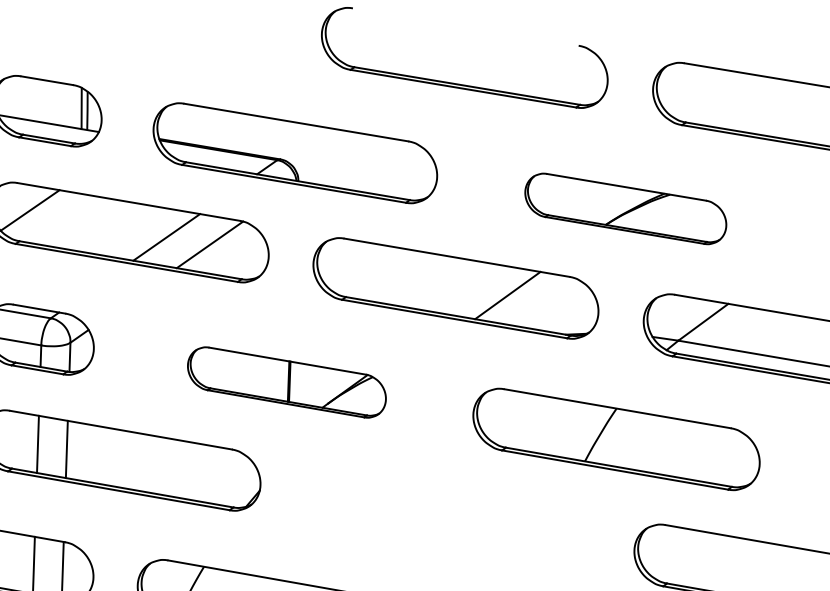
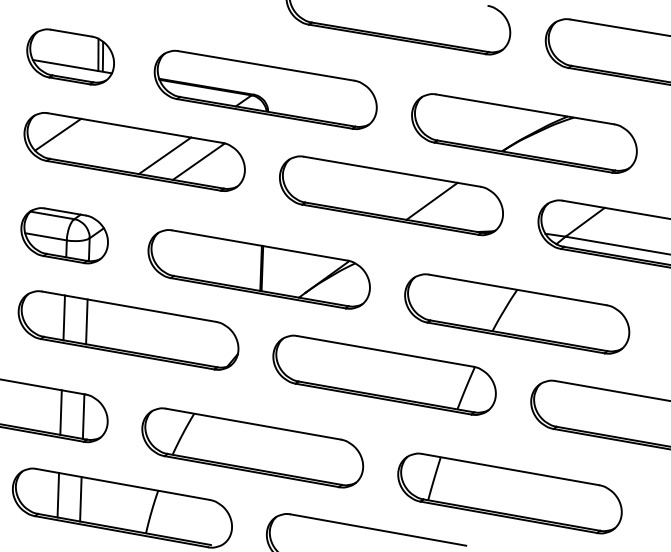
part: (625, 208) -> (524, 133), size x1.43
part: (286, 382) -> (258, 269), size x1.43
part: (447, 516) -> (384, 374), added

